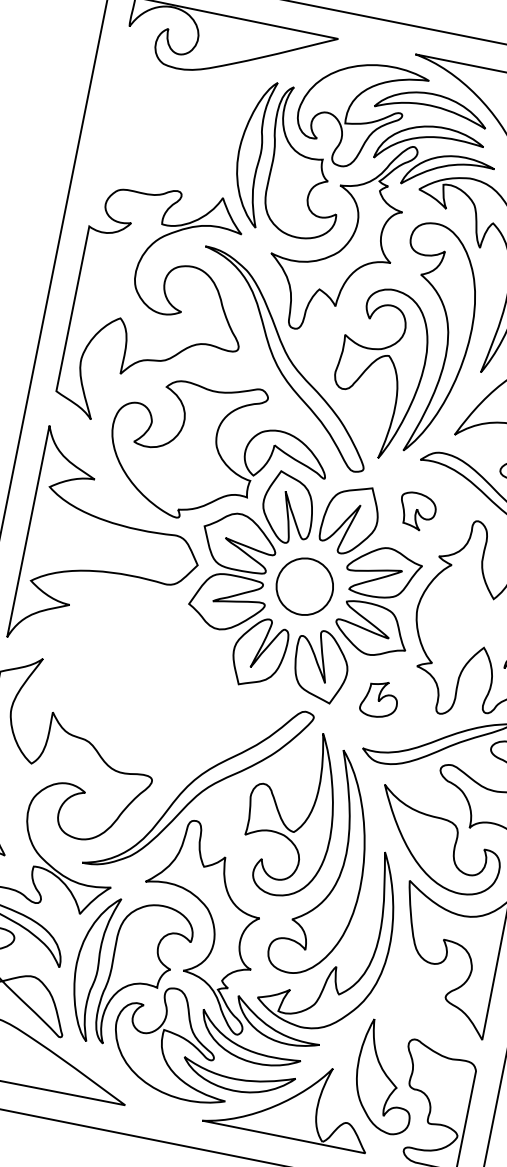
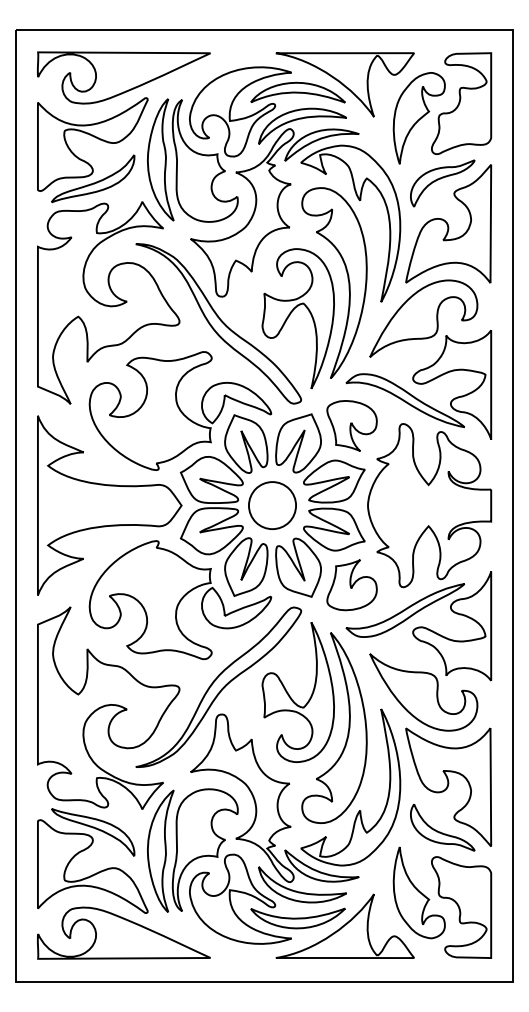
part: (165, 135) -> (85, 160), added
part: (416, 510) -> (351, 425), size x1.67
part: (174, 676) -> (180, 600), added
part: (379, 699) -> (351, 585), size x1.67
part: (429, 1006) -> (442, 827), added

